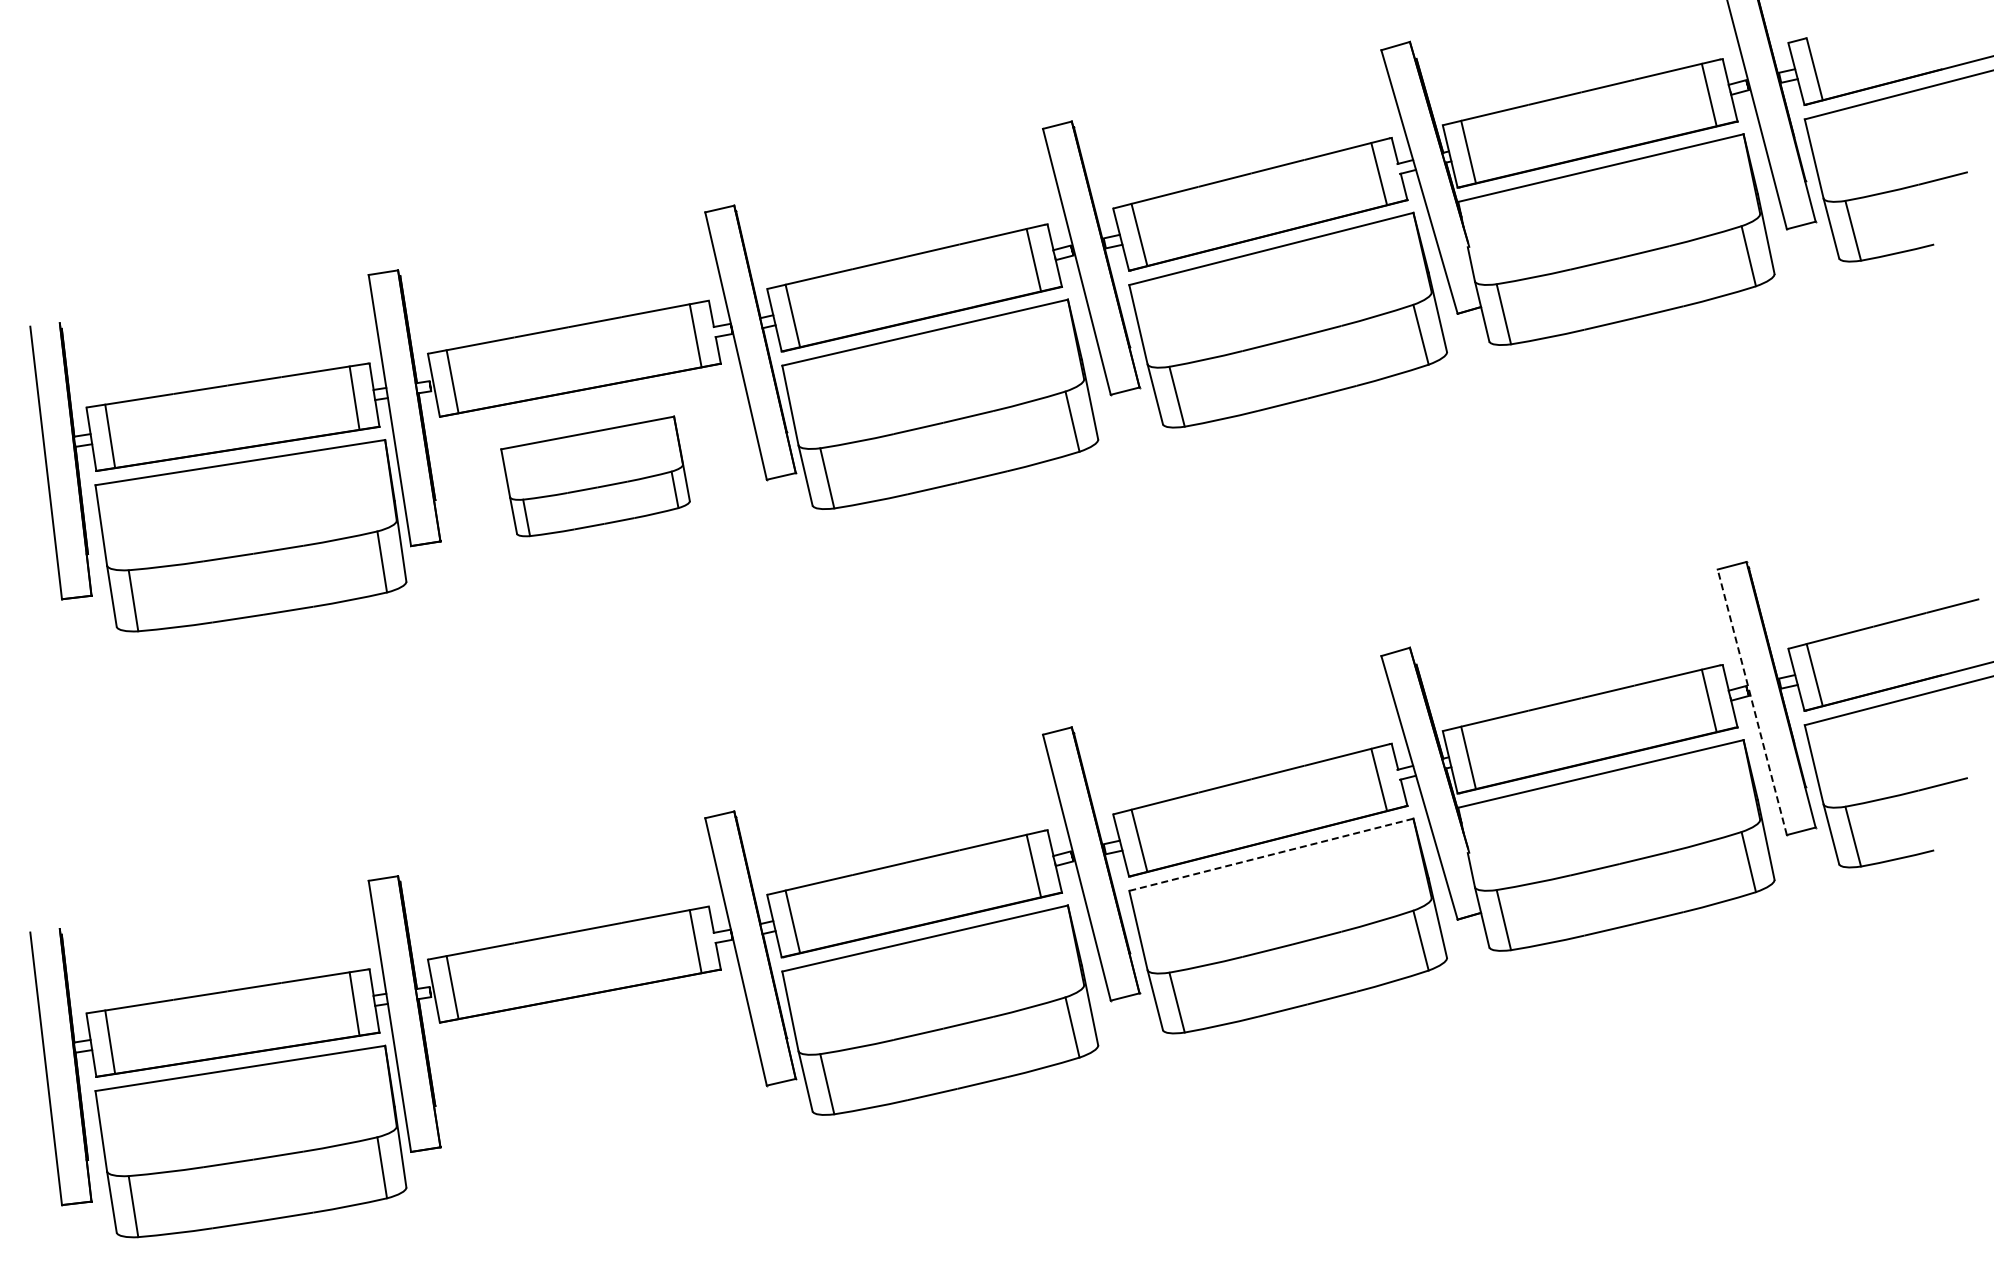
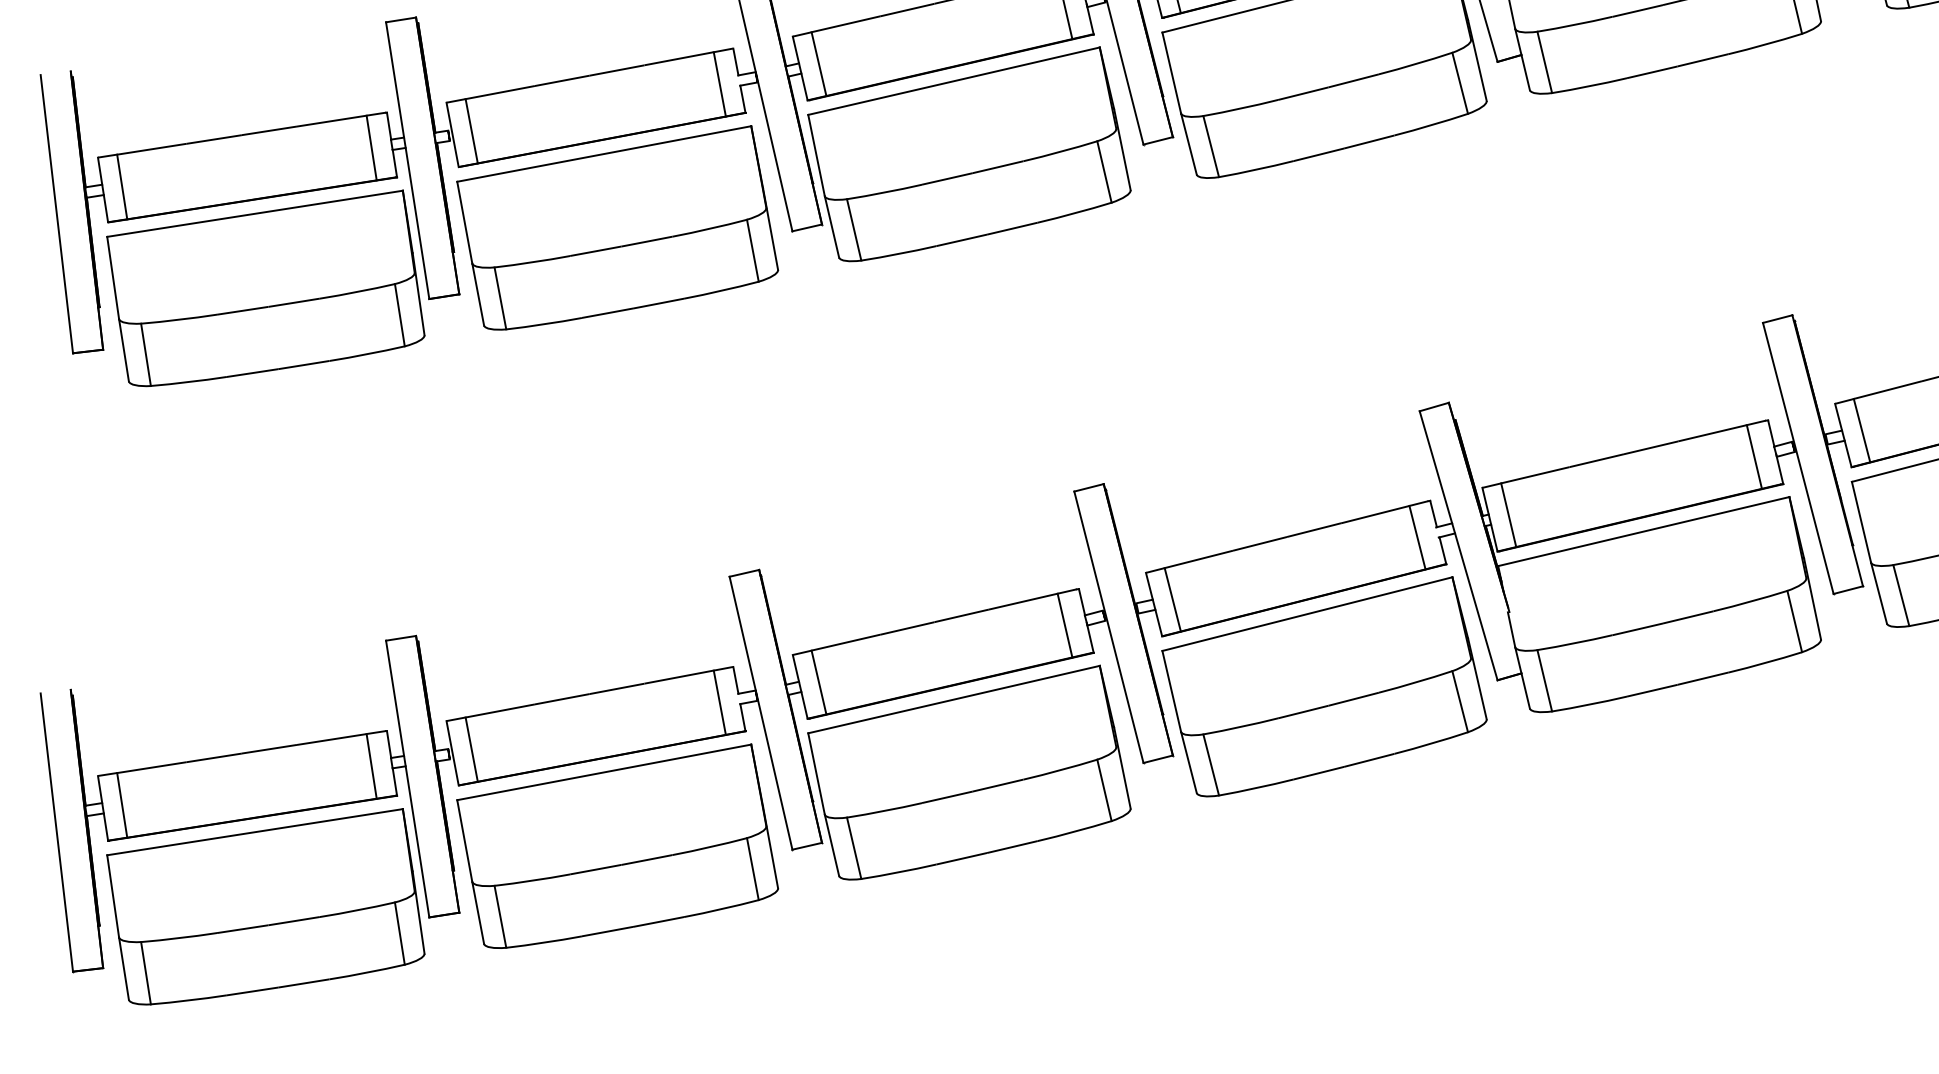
part: (595, 476) -> (617, 227), size x1.67
line: (1752, 701) -> (1798, 457), dashed -> solid
line: (1271, 854) -> (1307, 613), dashed -> solid
part: (595, 1081) -> (617, 845), added

